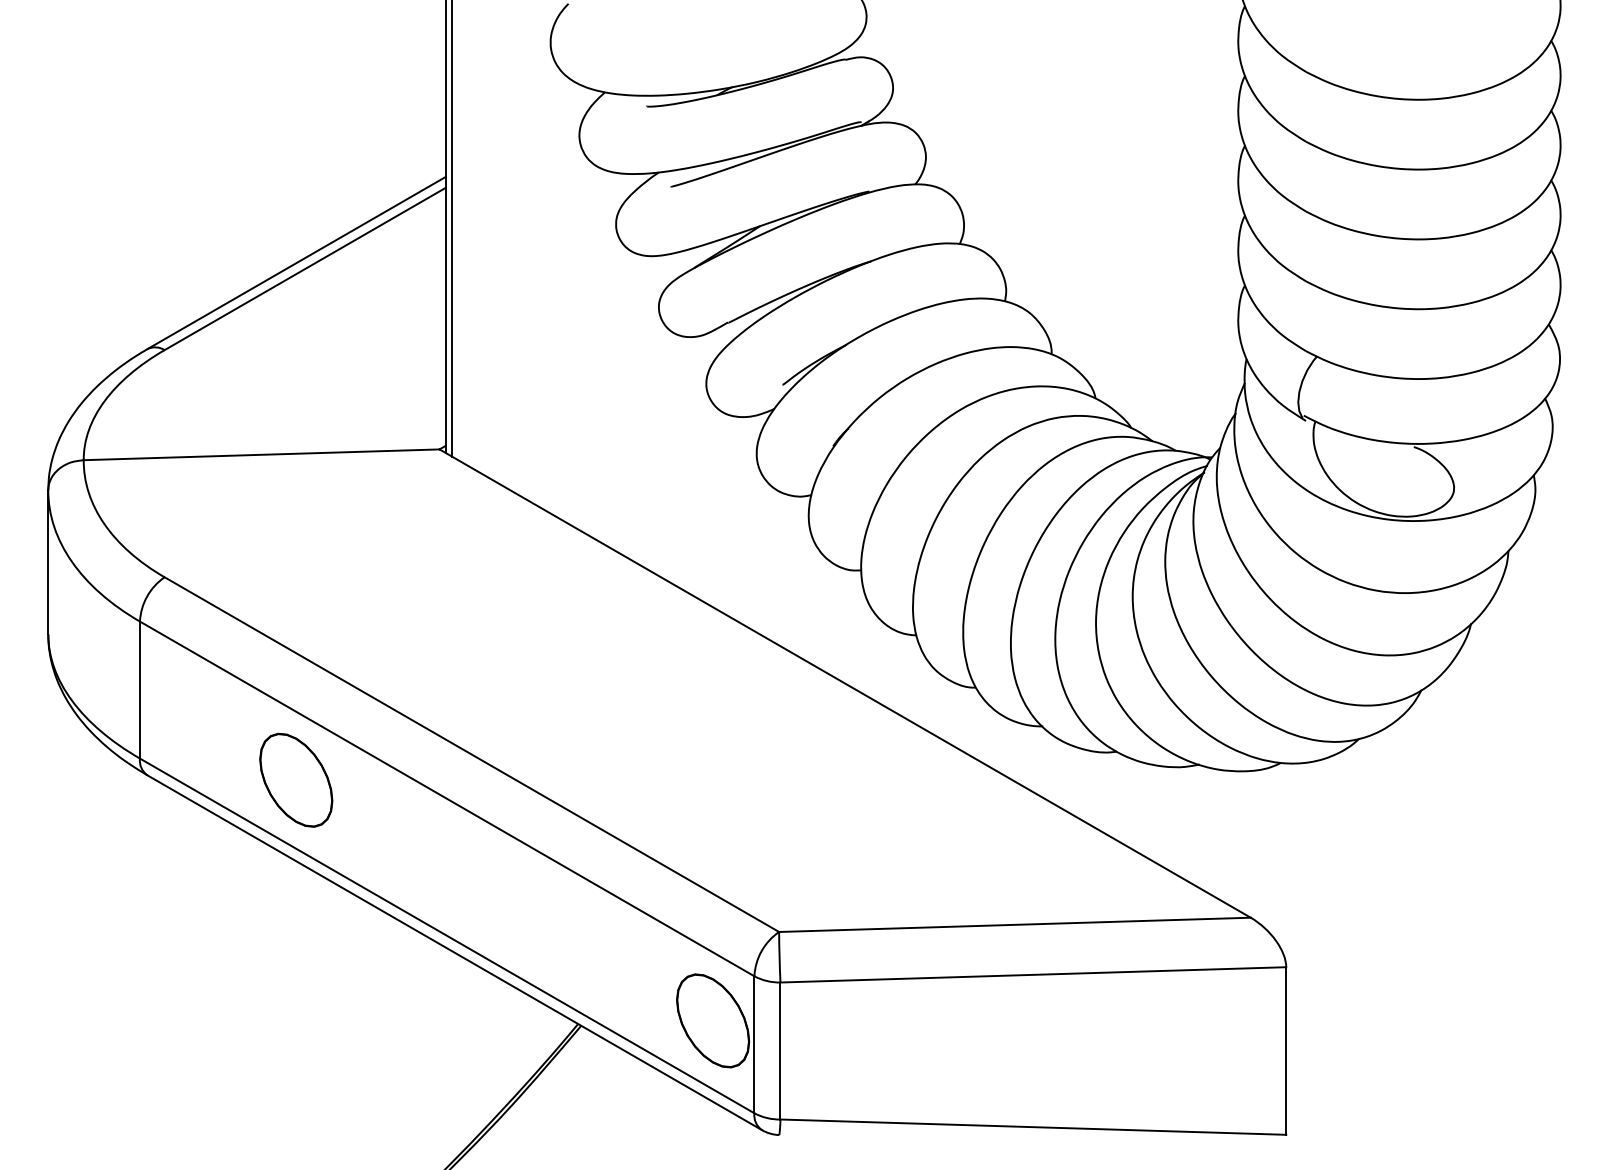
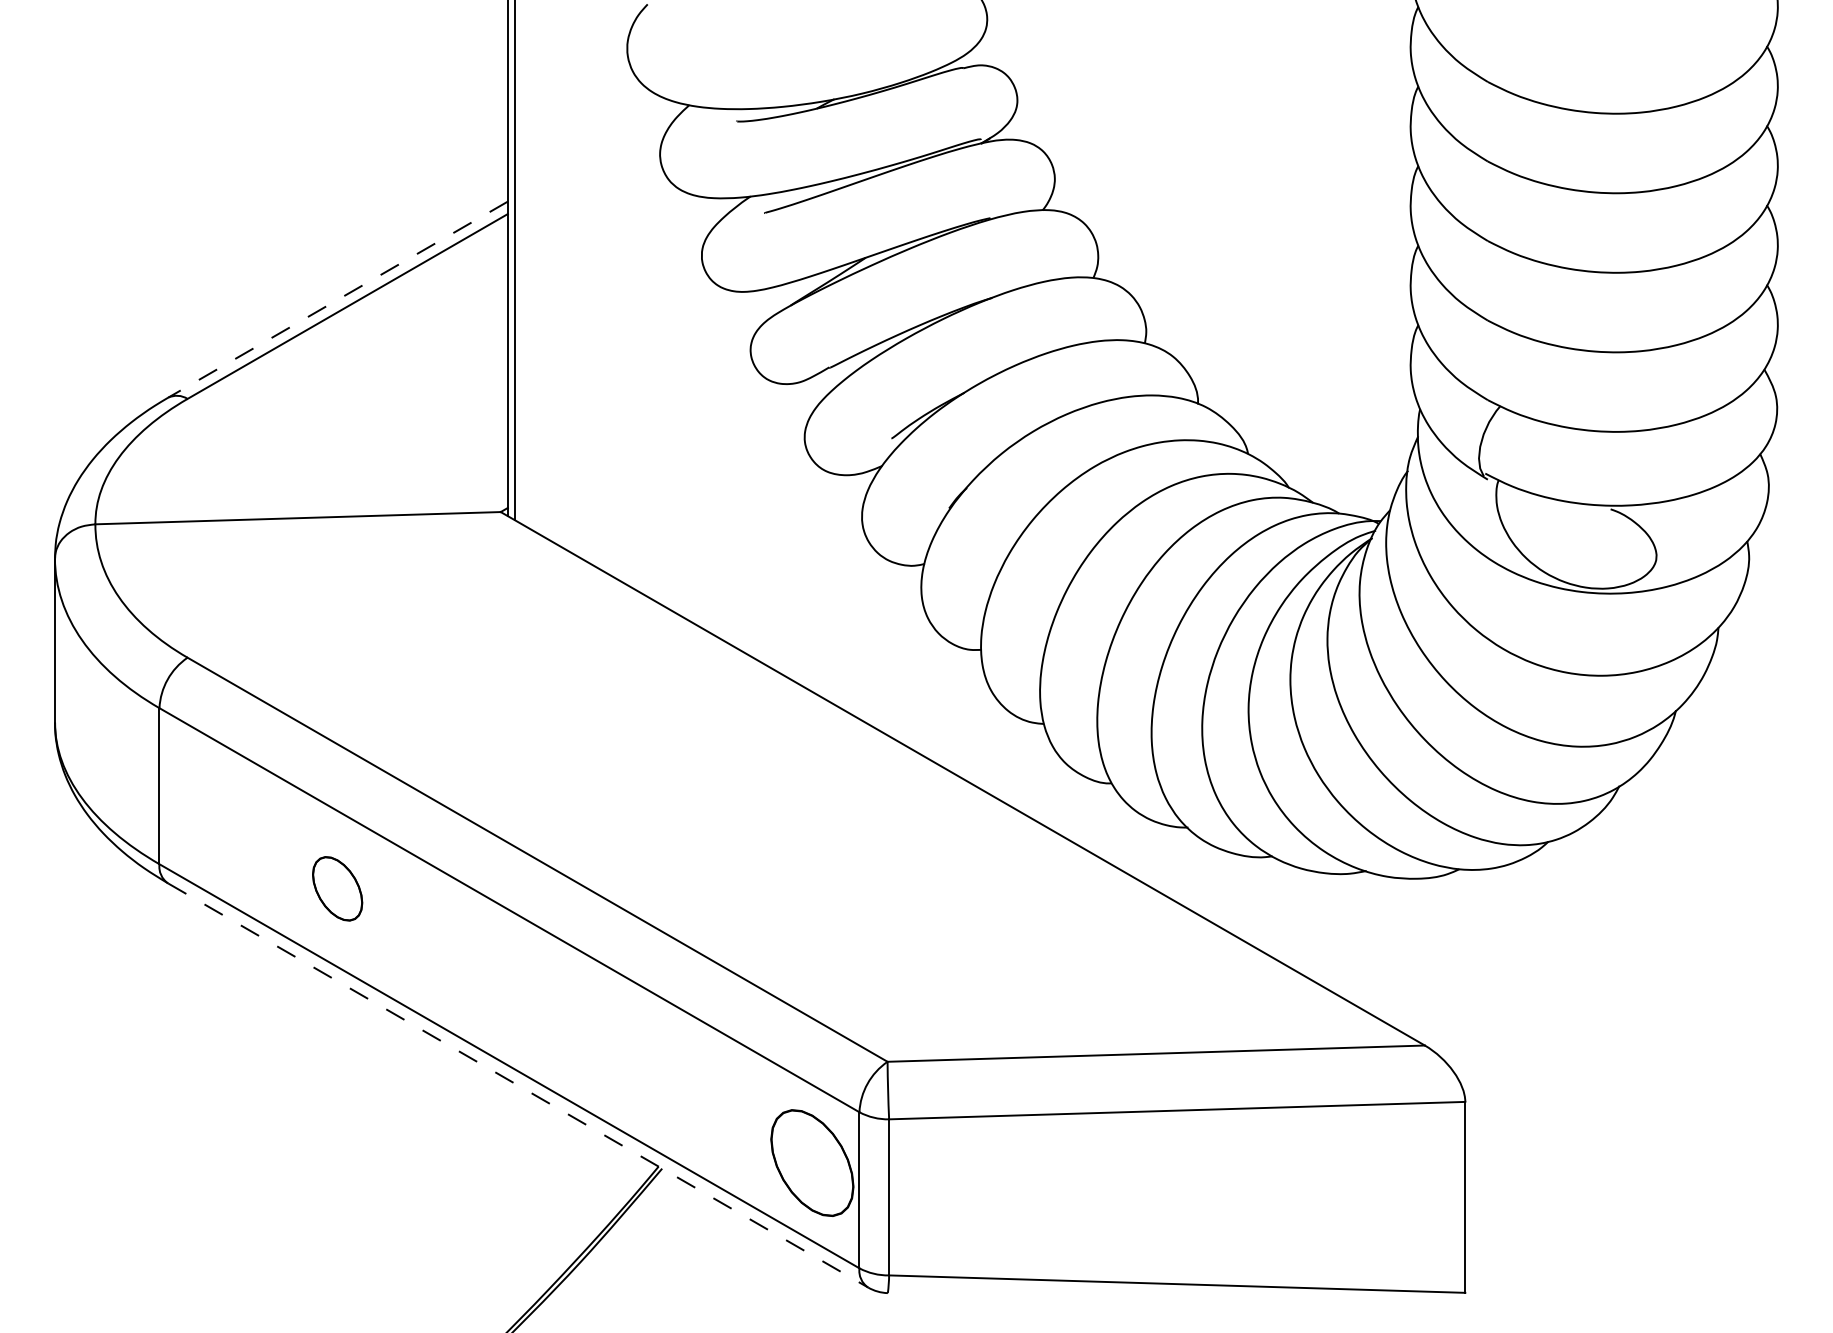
line: (296, 263) -> (337, 300), solid -> dashed
part: (296, 779) -> (337, 888), size x0.6
line: (454, 952) -> (517, 1085), solid -> dashed

